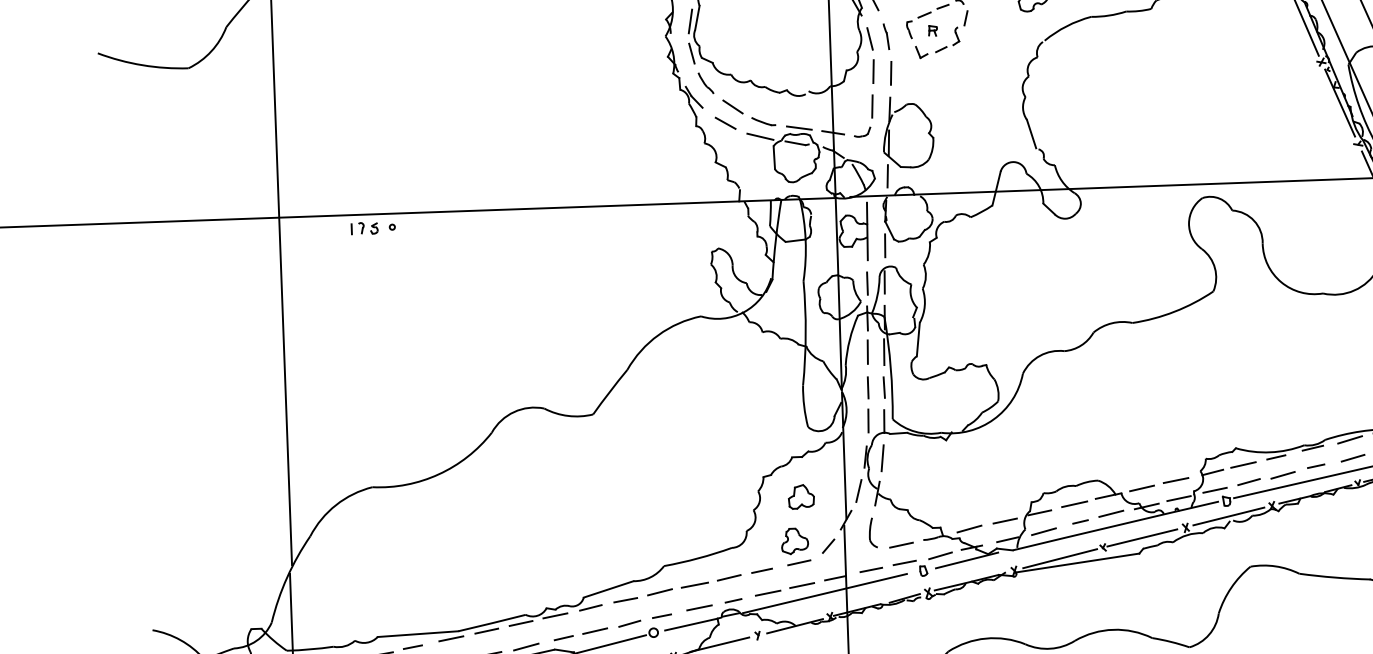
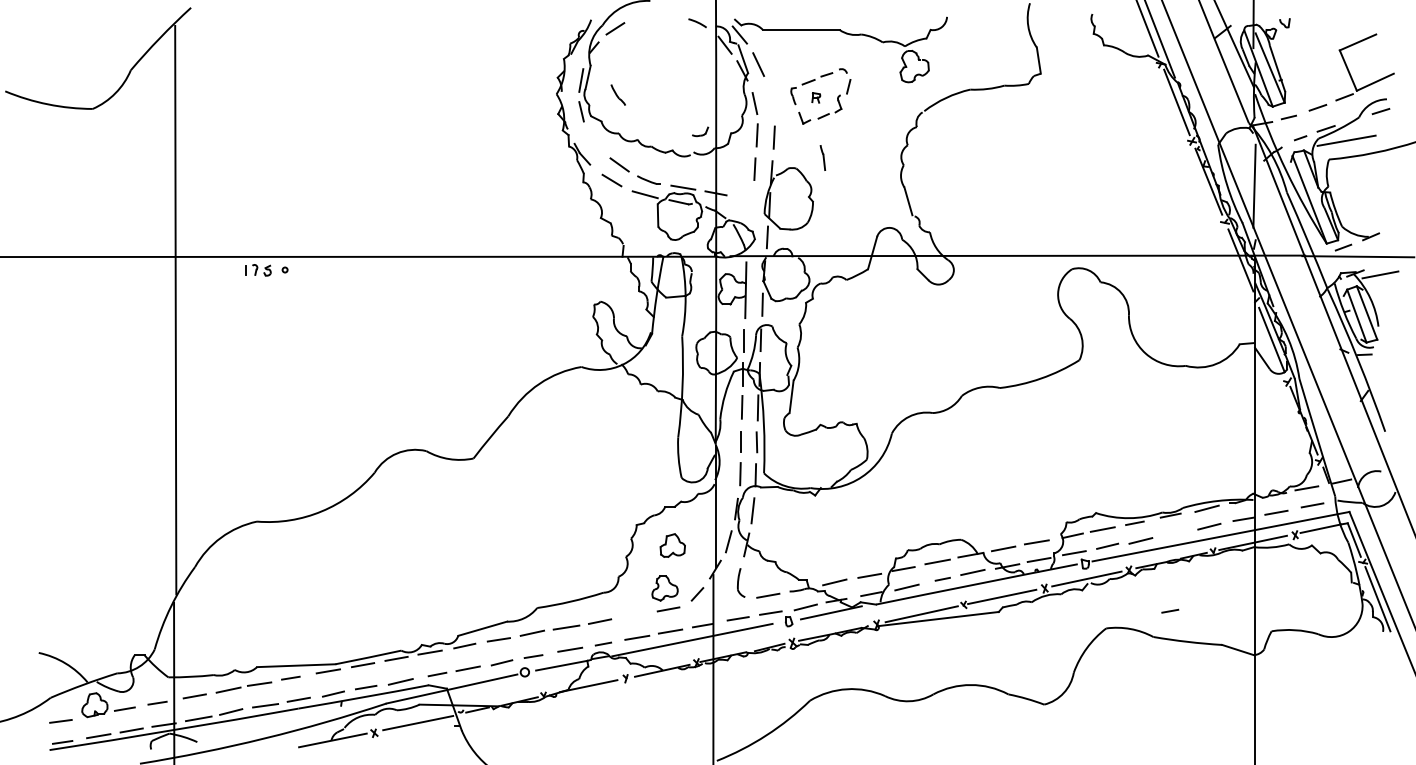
part: (885, 36) -> (822, 157), moved
part: (705, 82) -> (617, 94), moved
part: (862, 131) -> (700, 131), moved
line: (1316, 465) -> (1170, 610), moved
line: (761, 570) -> (631, 615), removed

